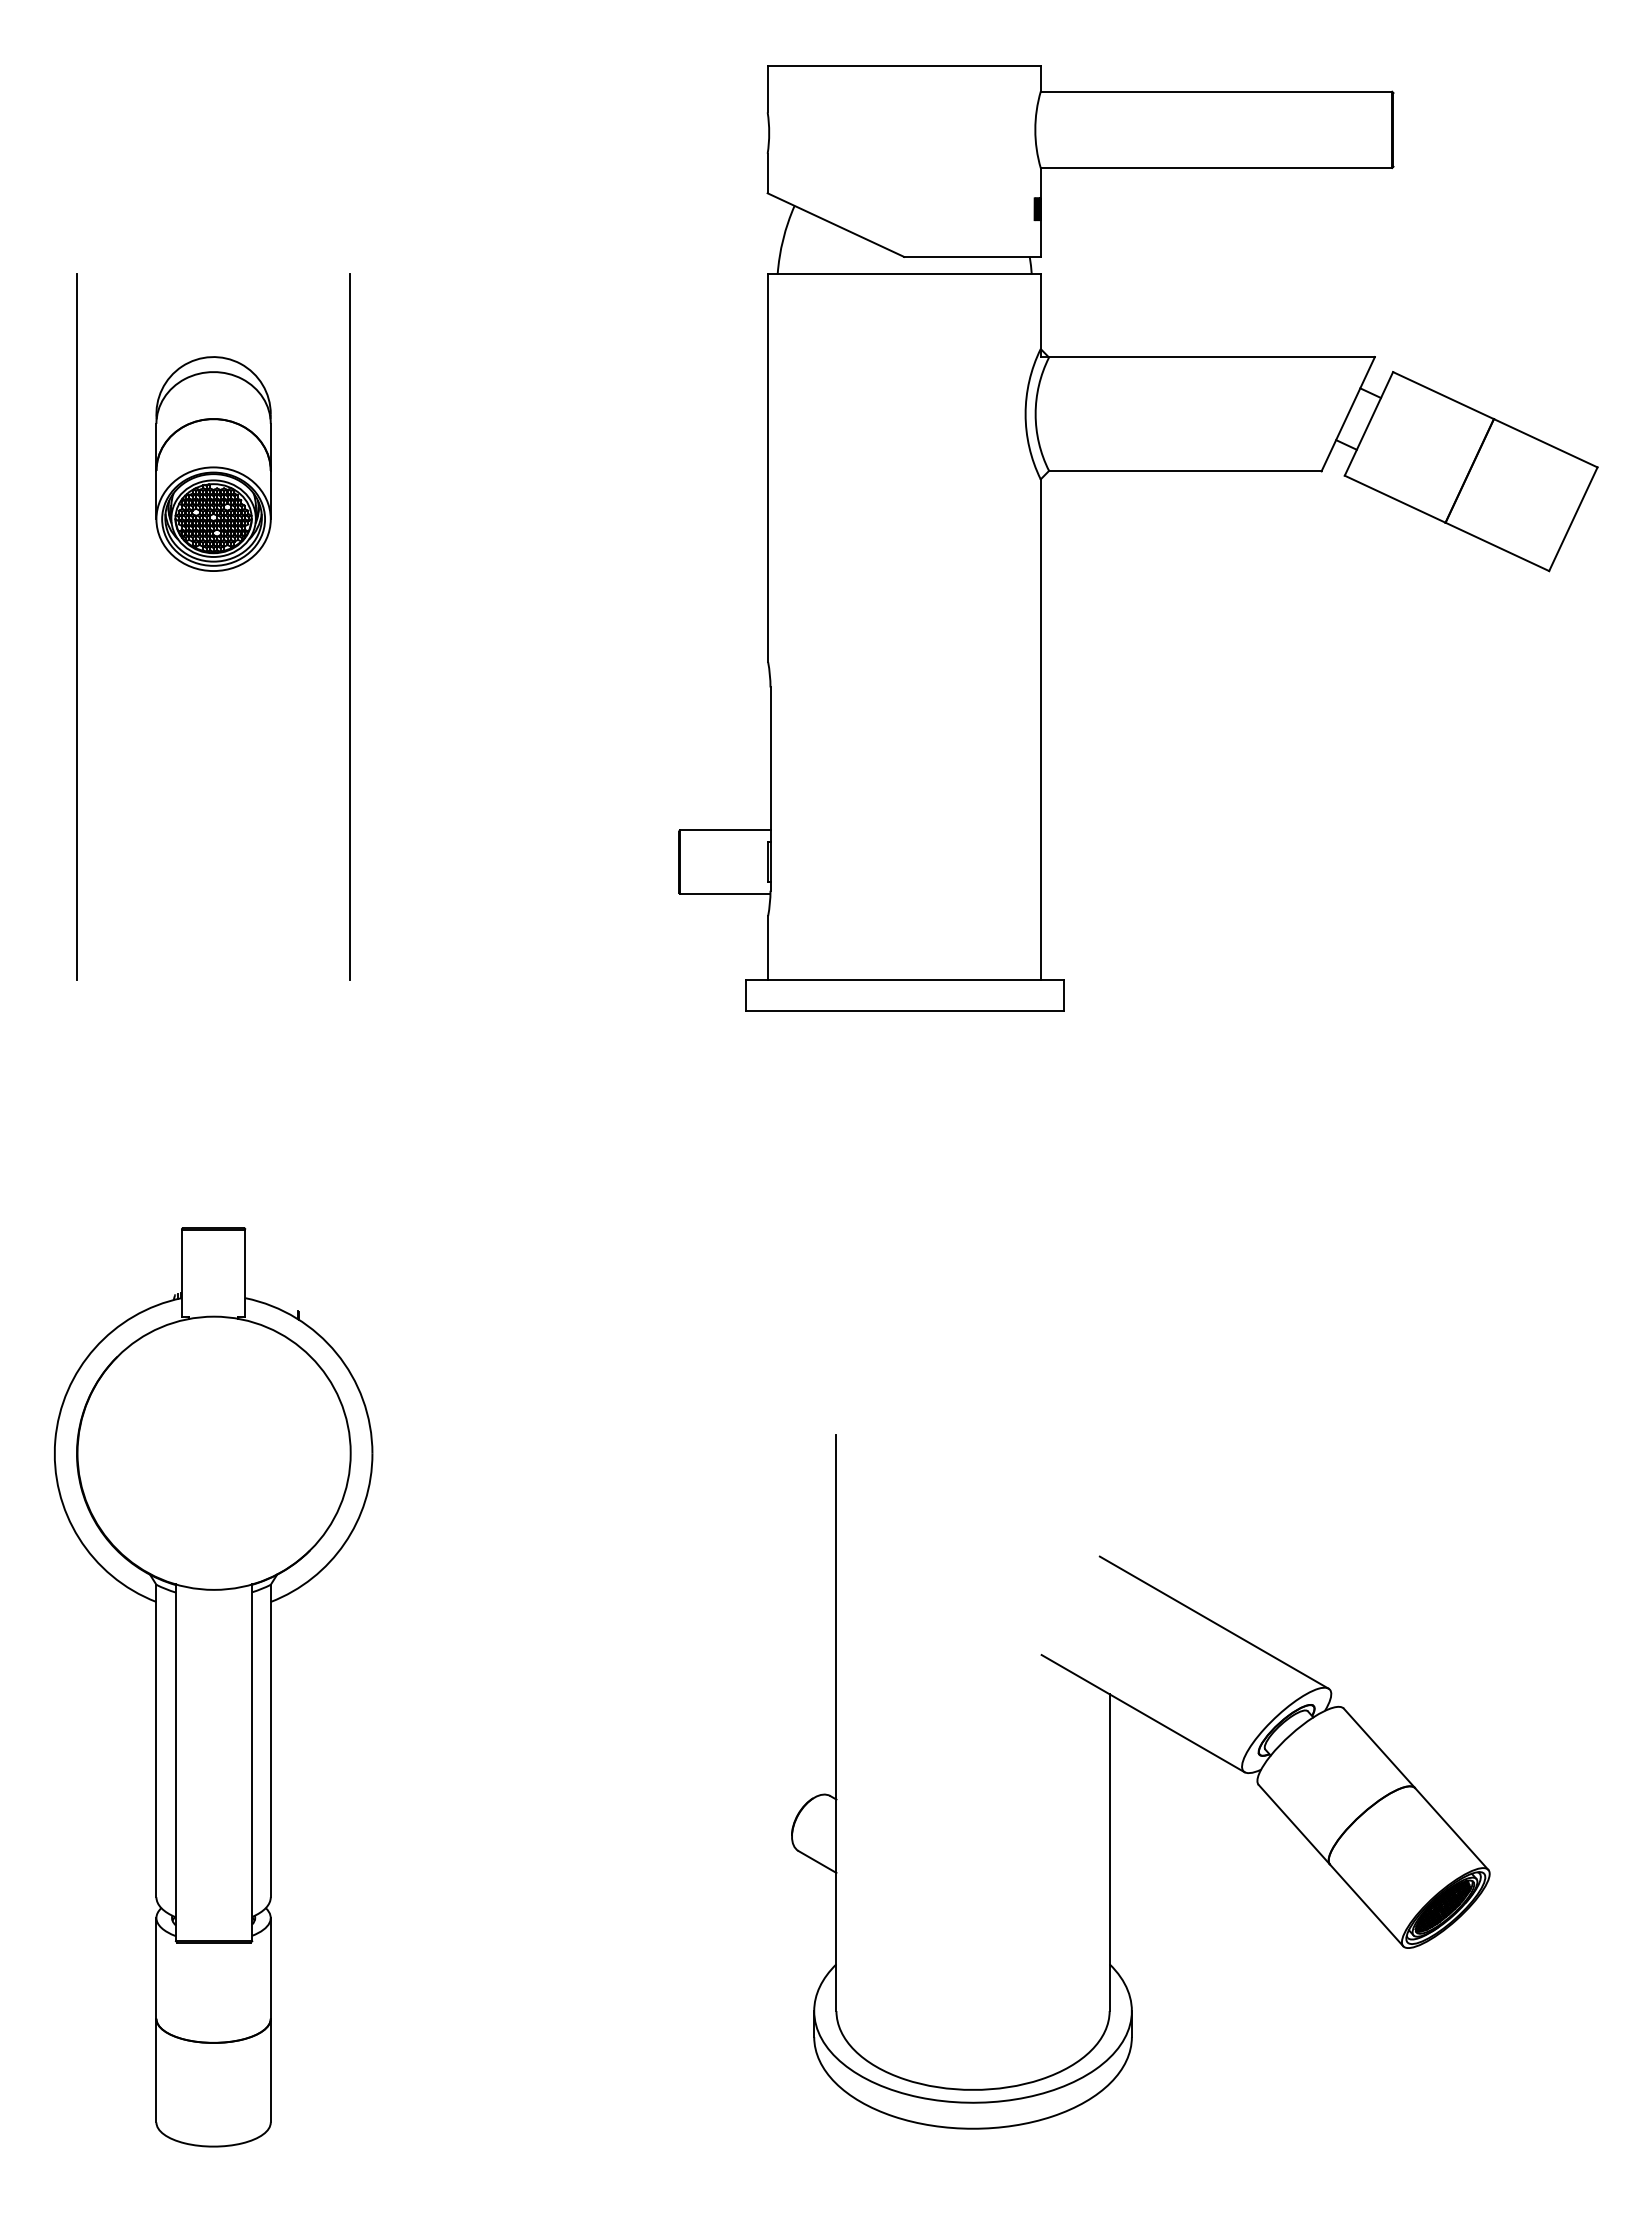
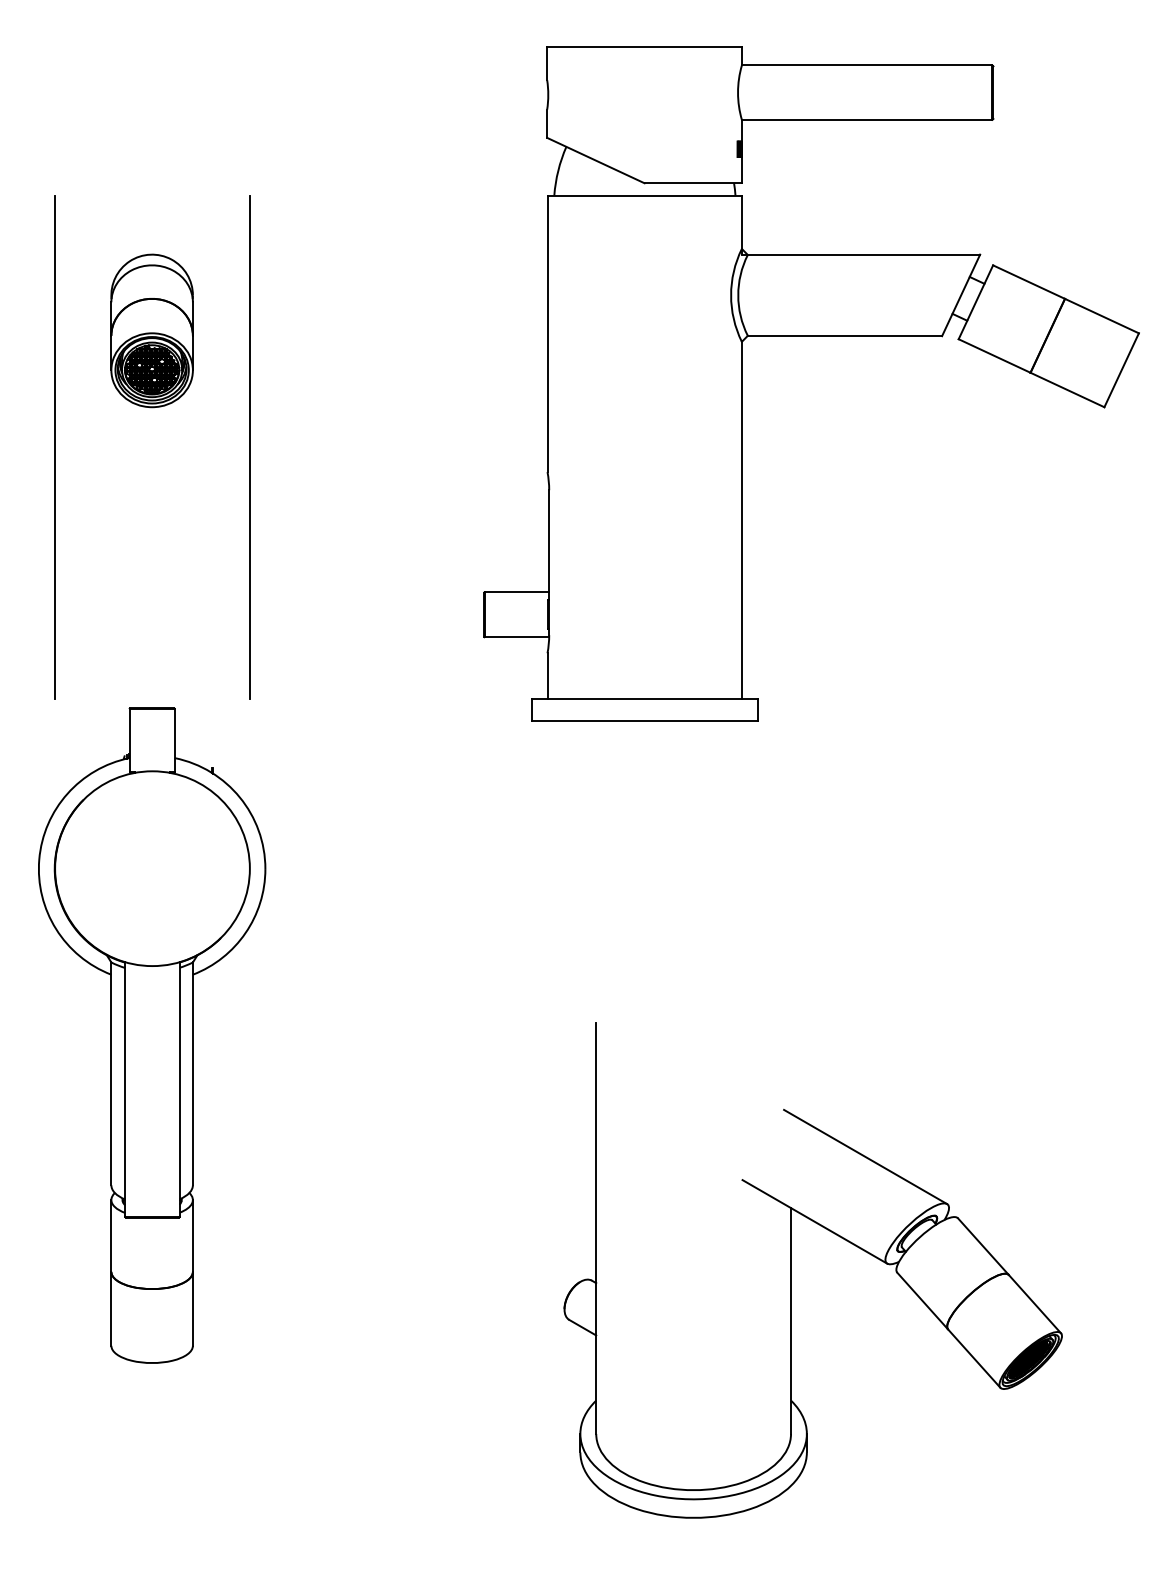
part: (213, 1687) -> (152, 1035), moved

